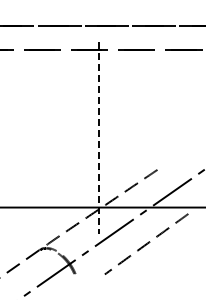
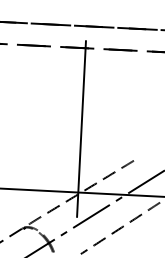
line: (98, 138) -> (81, 129), dashed -> solid

